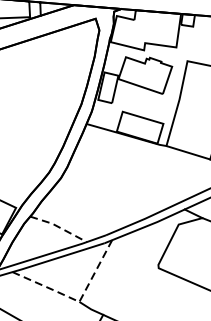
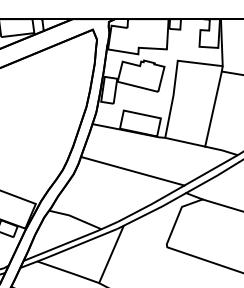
line: (126, 179) -> (132, 170), added
line: (58, 227) -> (75, 218), dashed -> solid
line: (78, 301) -> (98, 282), dashed -> solid

